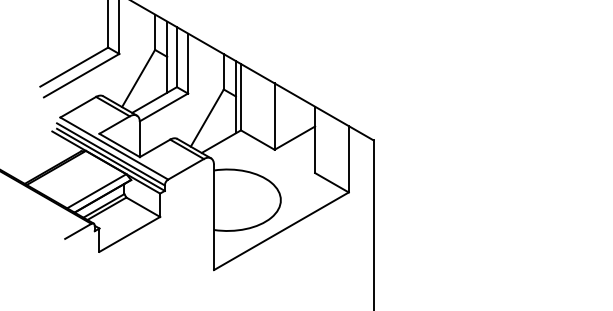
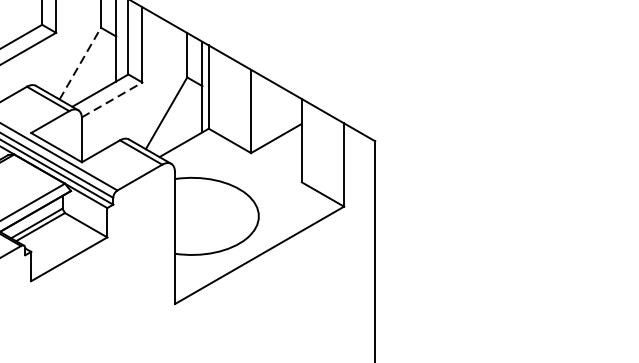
line: (138, 78) -> (80, 63), solid -> dashed
line: (163, 107) -> (111, 100), solid -> dashed

